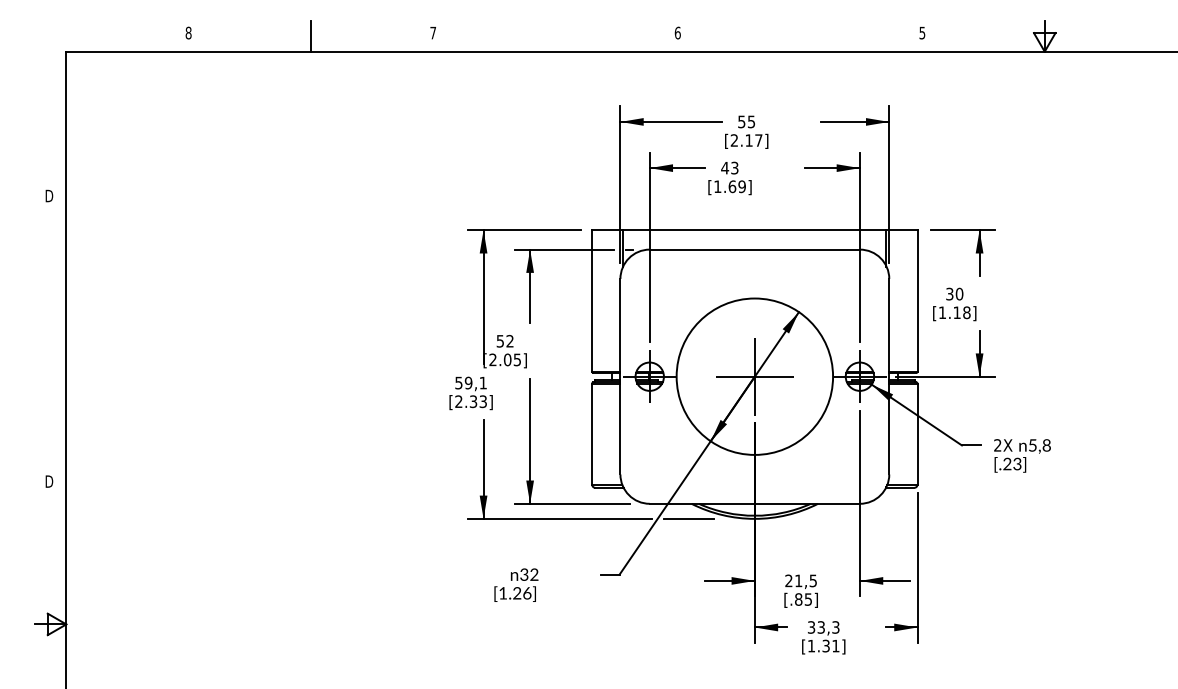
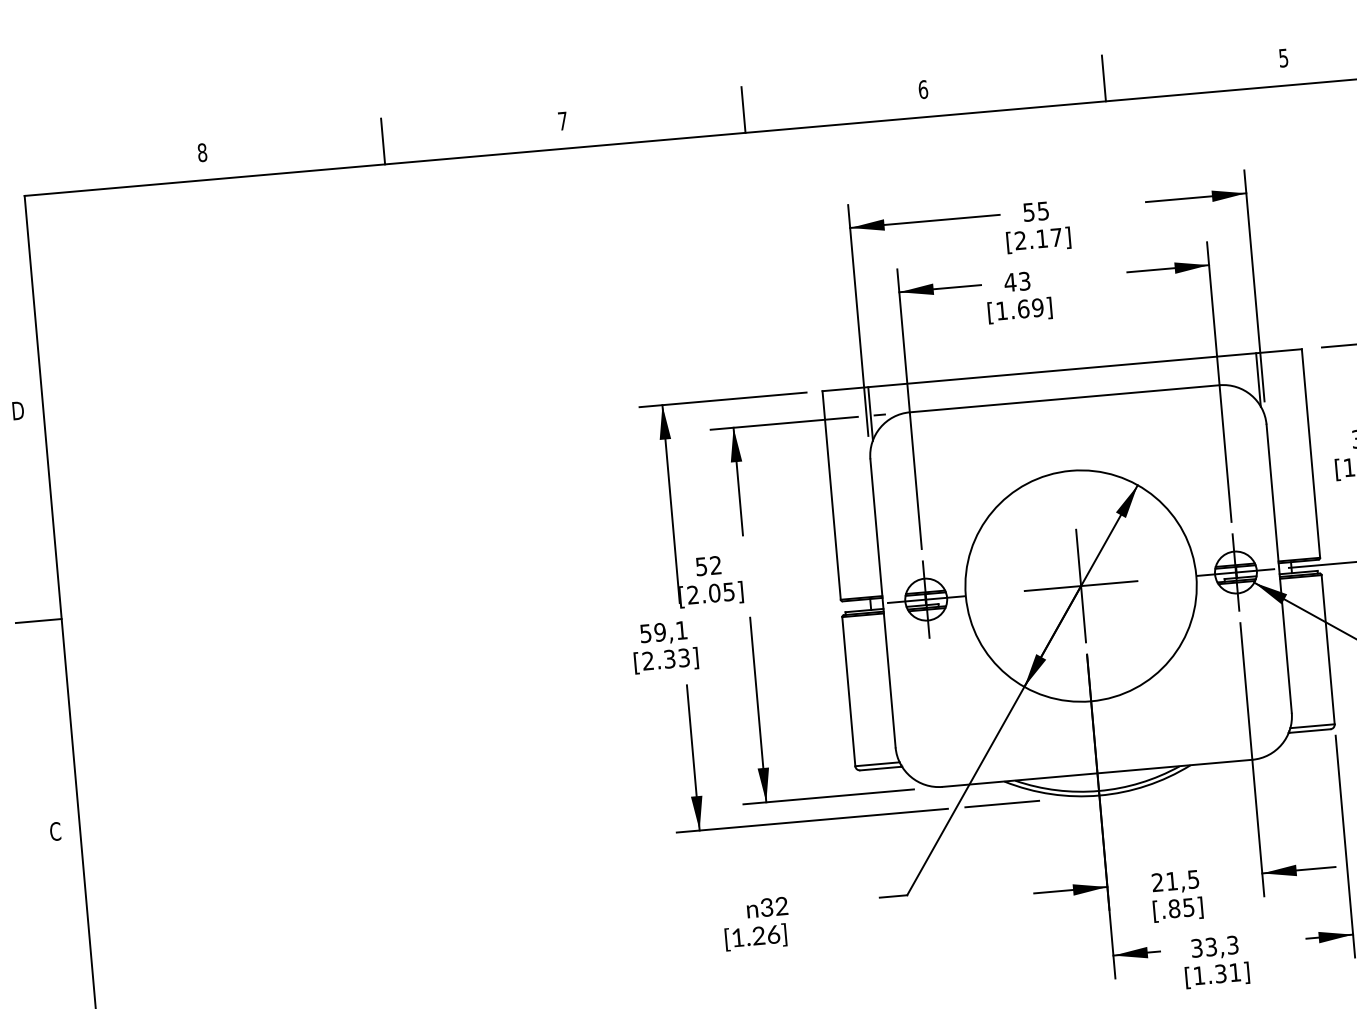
line: (555, 35) -> (743, 108), added
line: (800, 35) -> (1104, 77), added
line: (50, 338) -> (38, 620), added
text: (49, 481) -> (55, 831), D -> C

